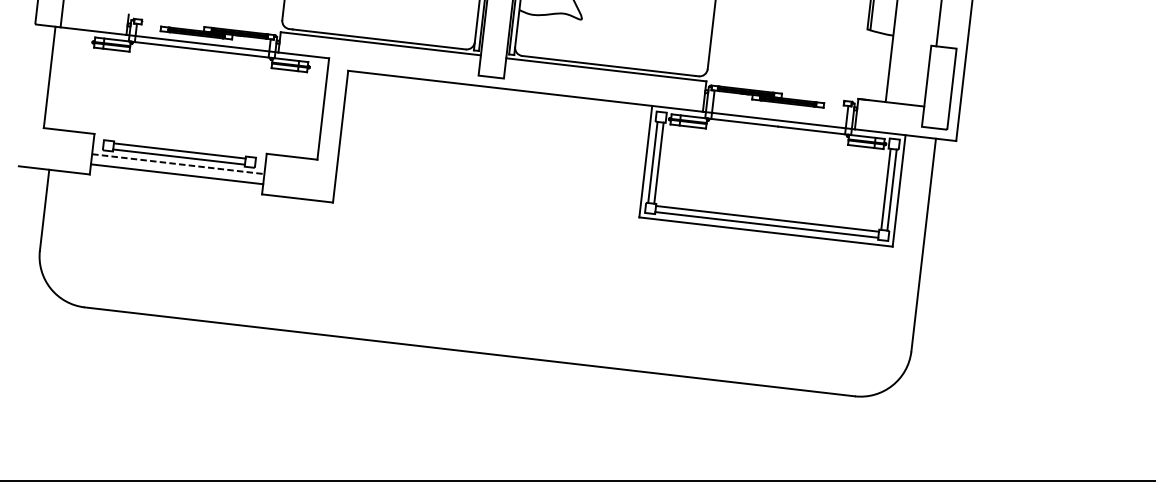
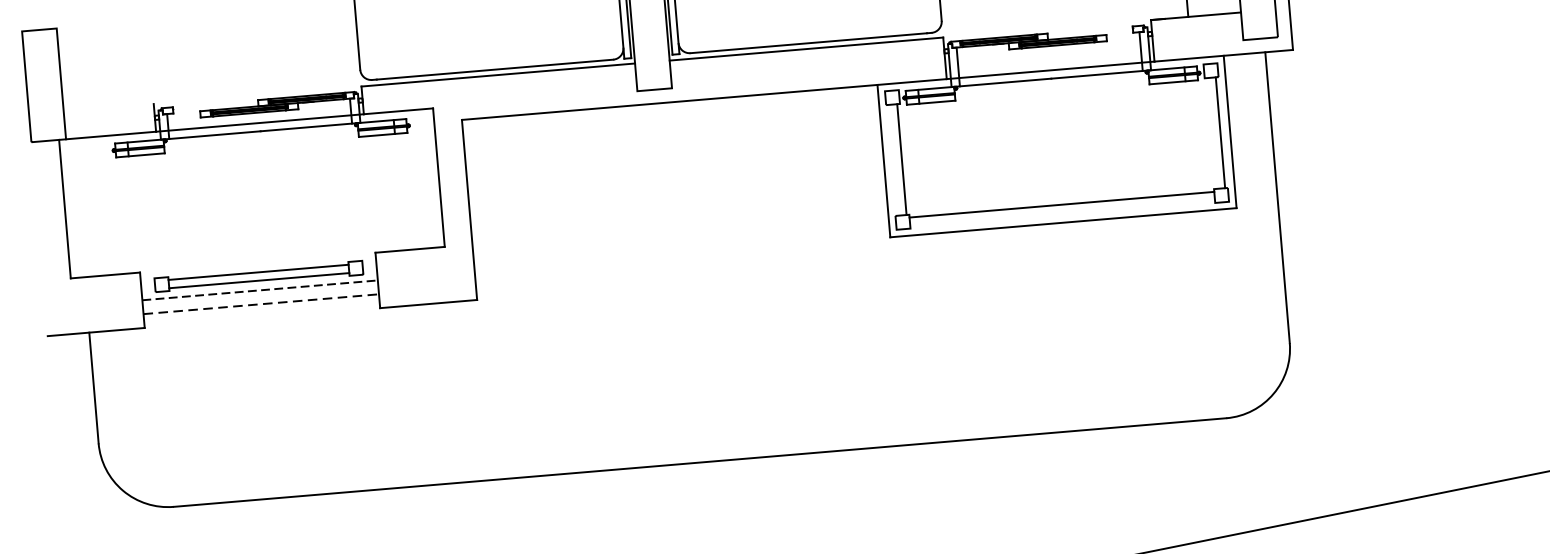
line: (652, 162) -> (893, 160), removed
line: (177, 174) -> (261, 304), solid -> dashed
line: (885, 188) -> (1211, 132), removed
line: (766, 224) -> (1062, 212), removed

